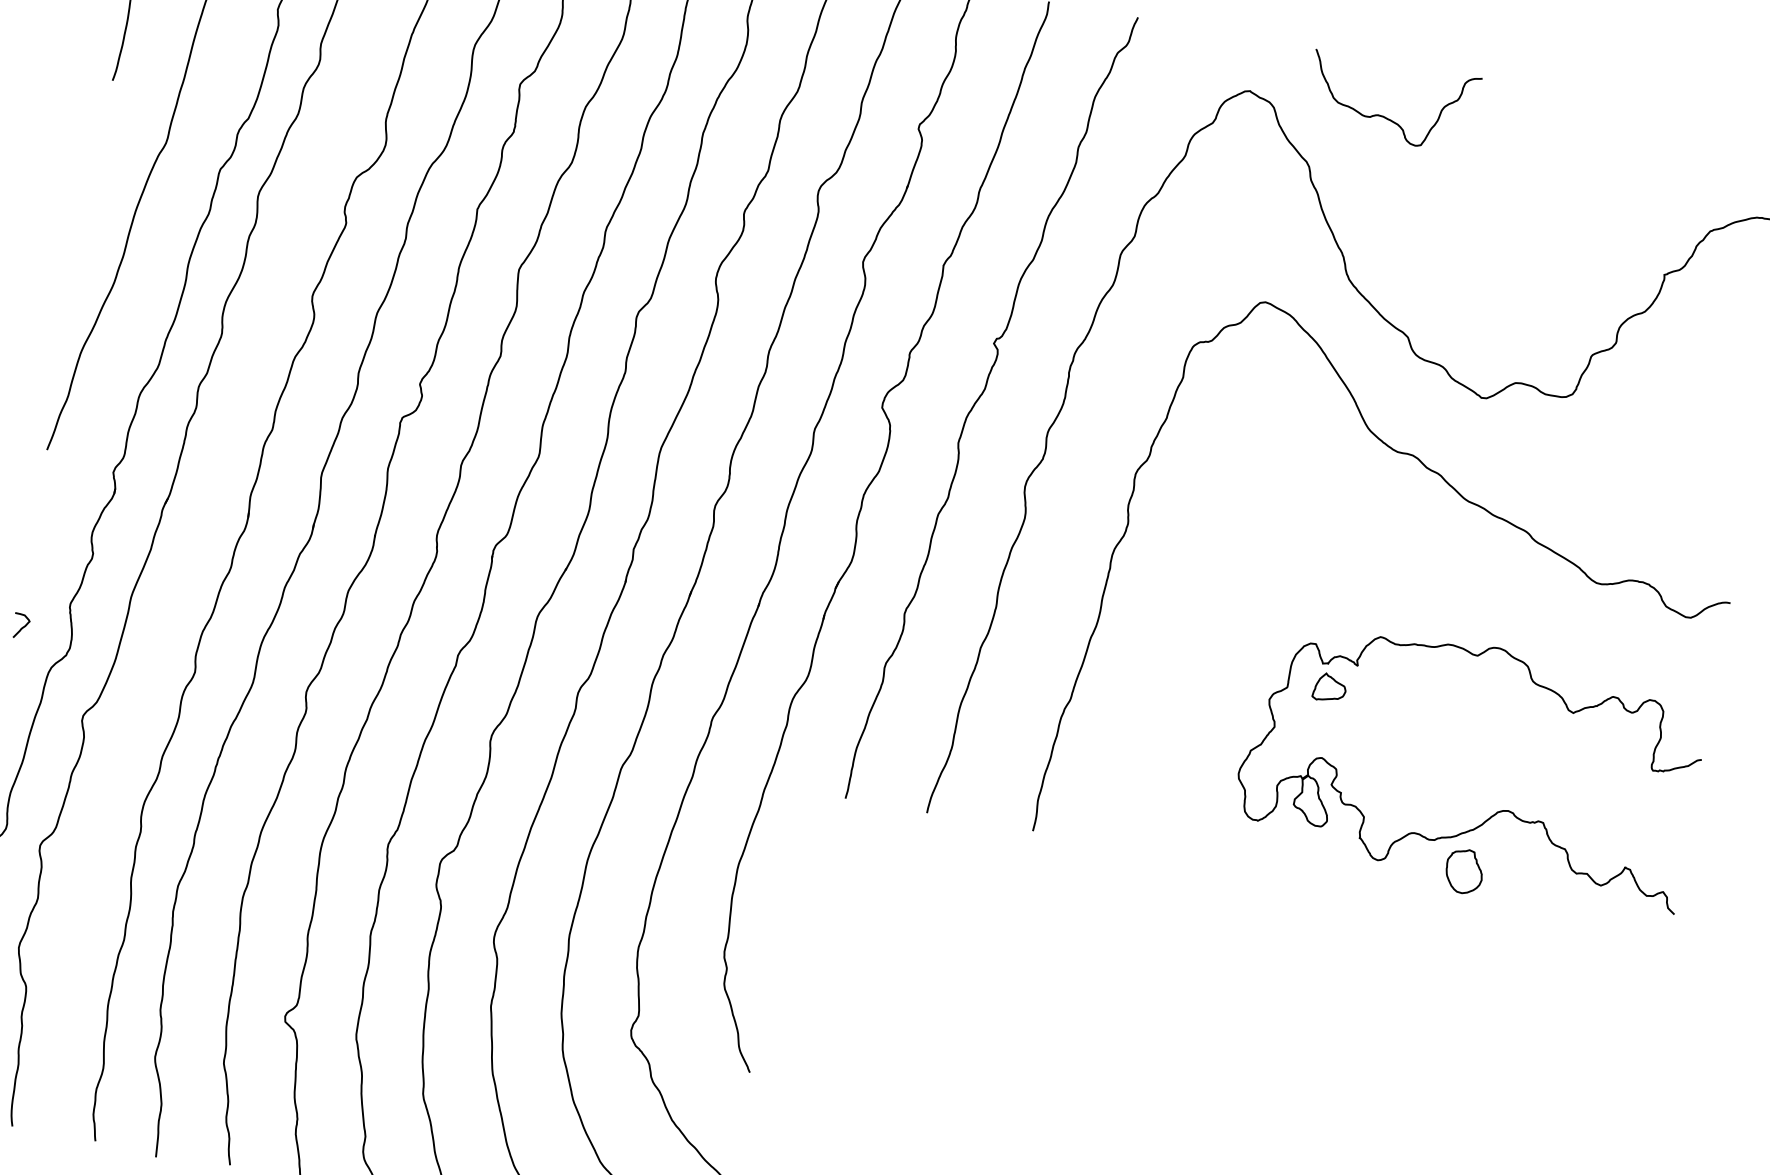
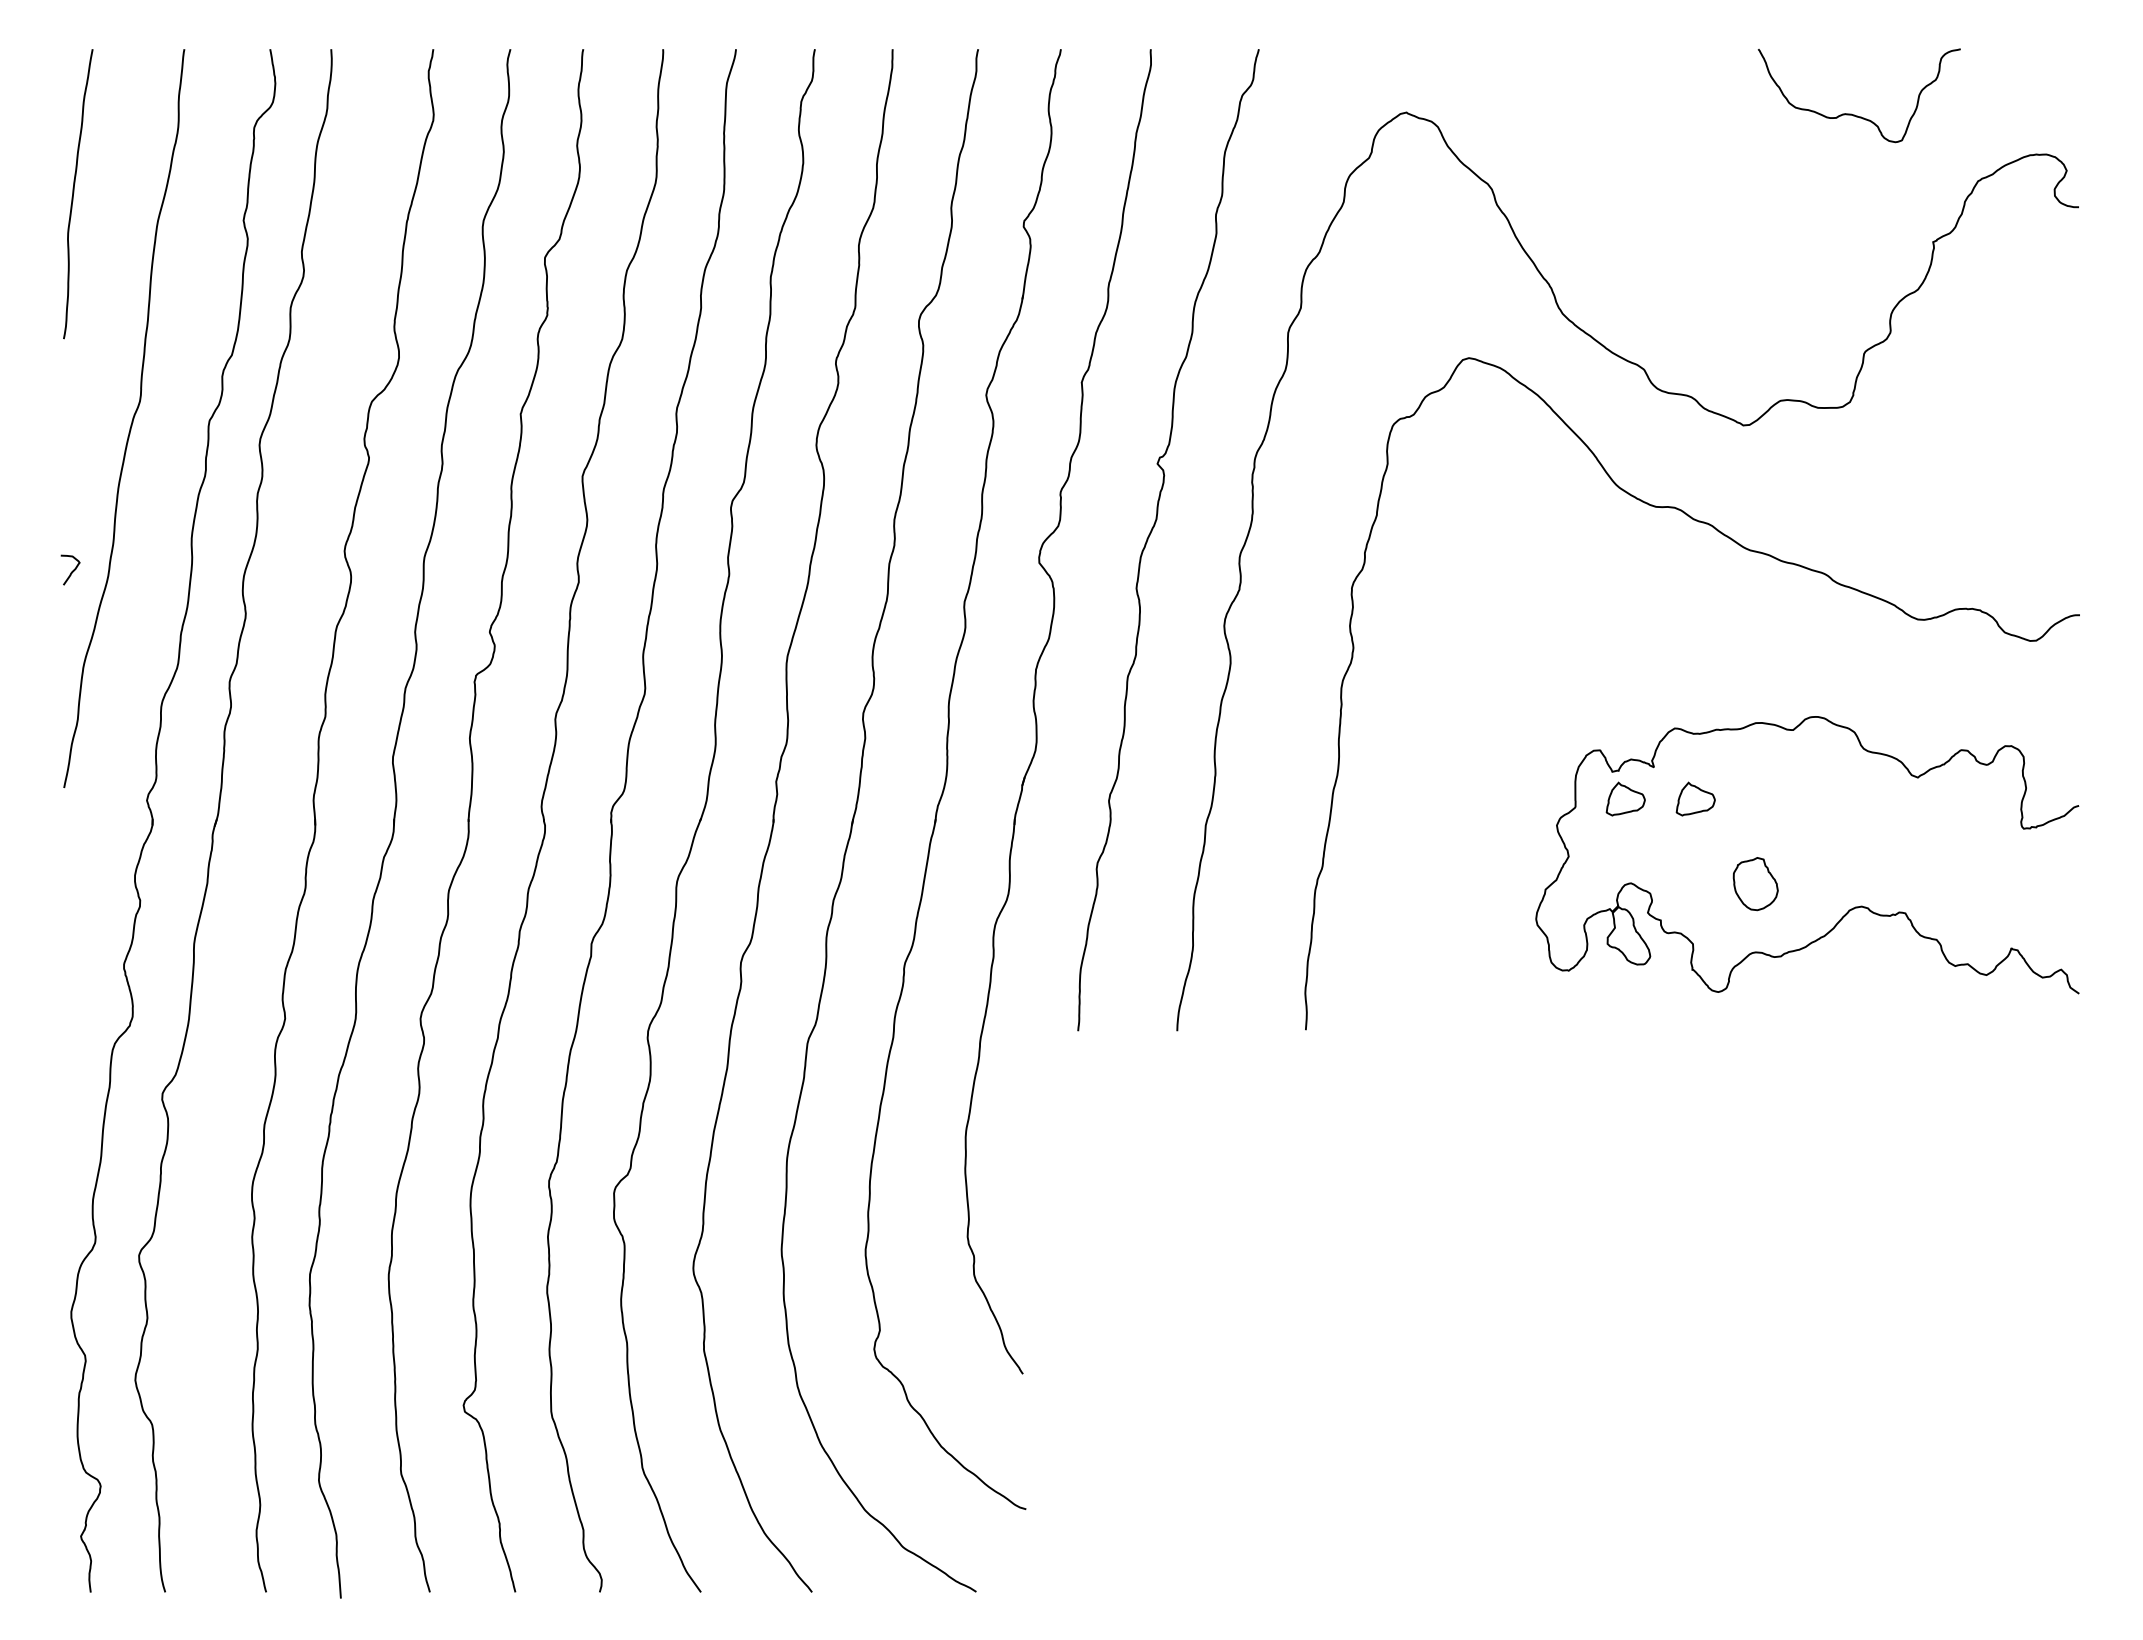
curve: (1383, 115) -> (1851, 113), moved
curve: (22, 626) -> (72, 570), moved
part: (1387, 697) -> (1695, 798), added
part: (1464, 871) -> (1755, 884), moved

